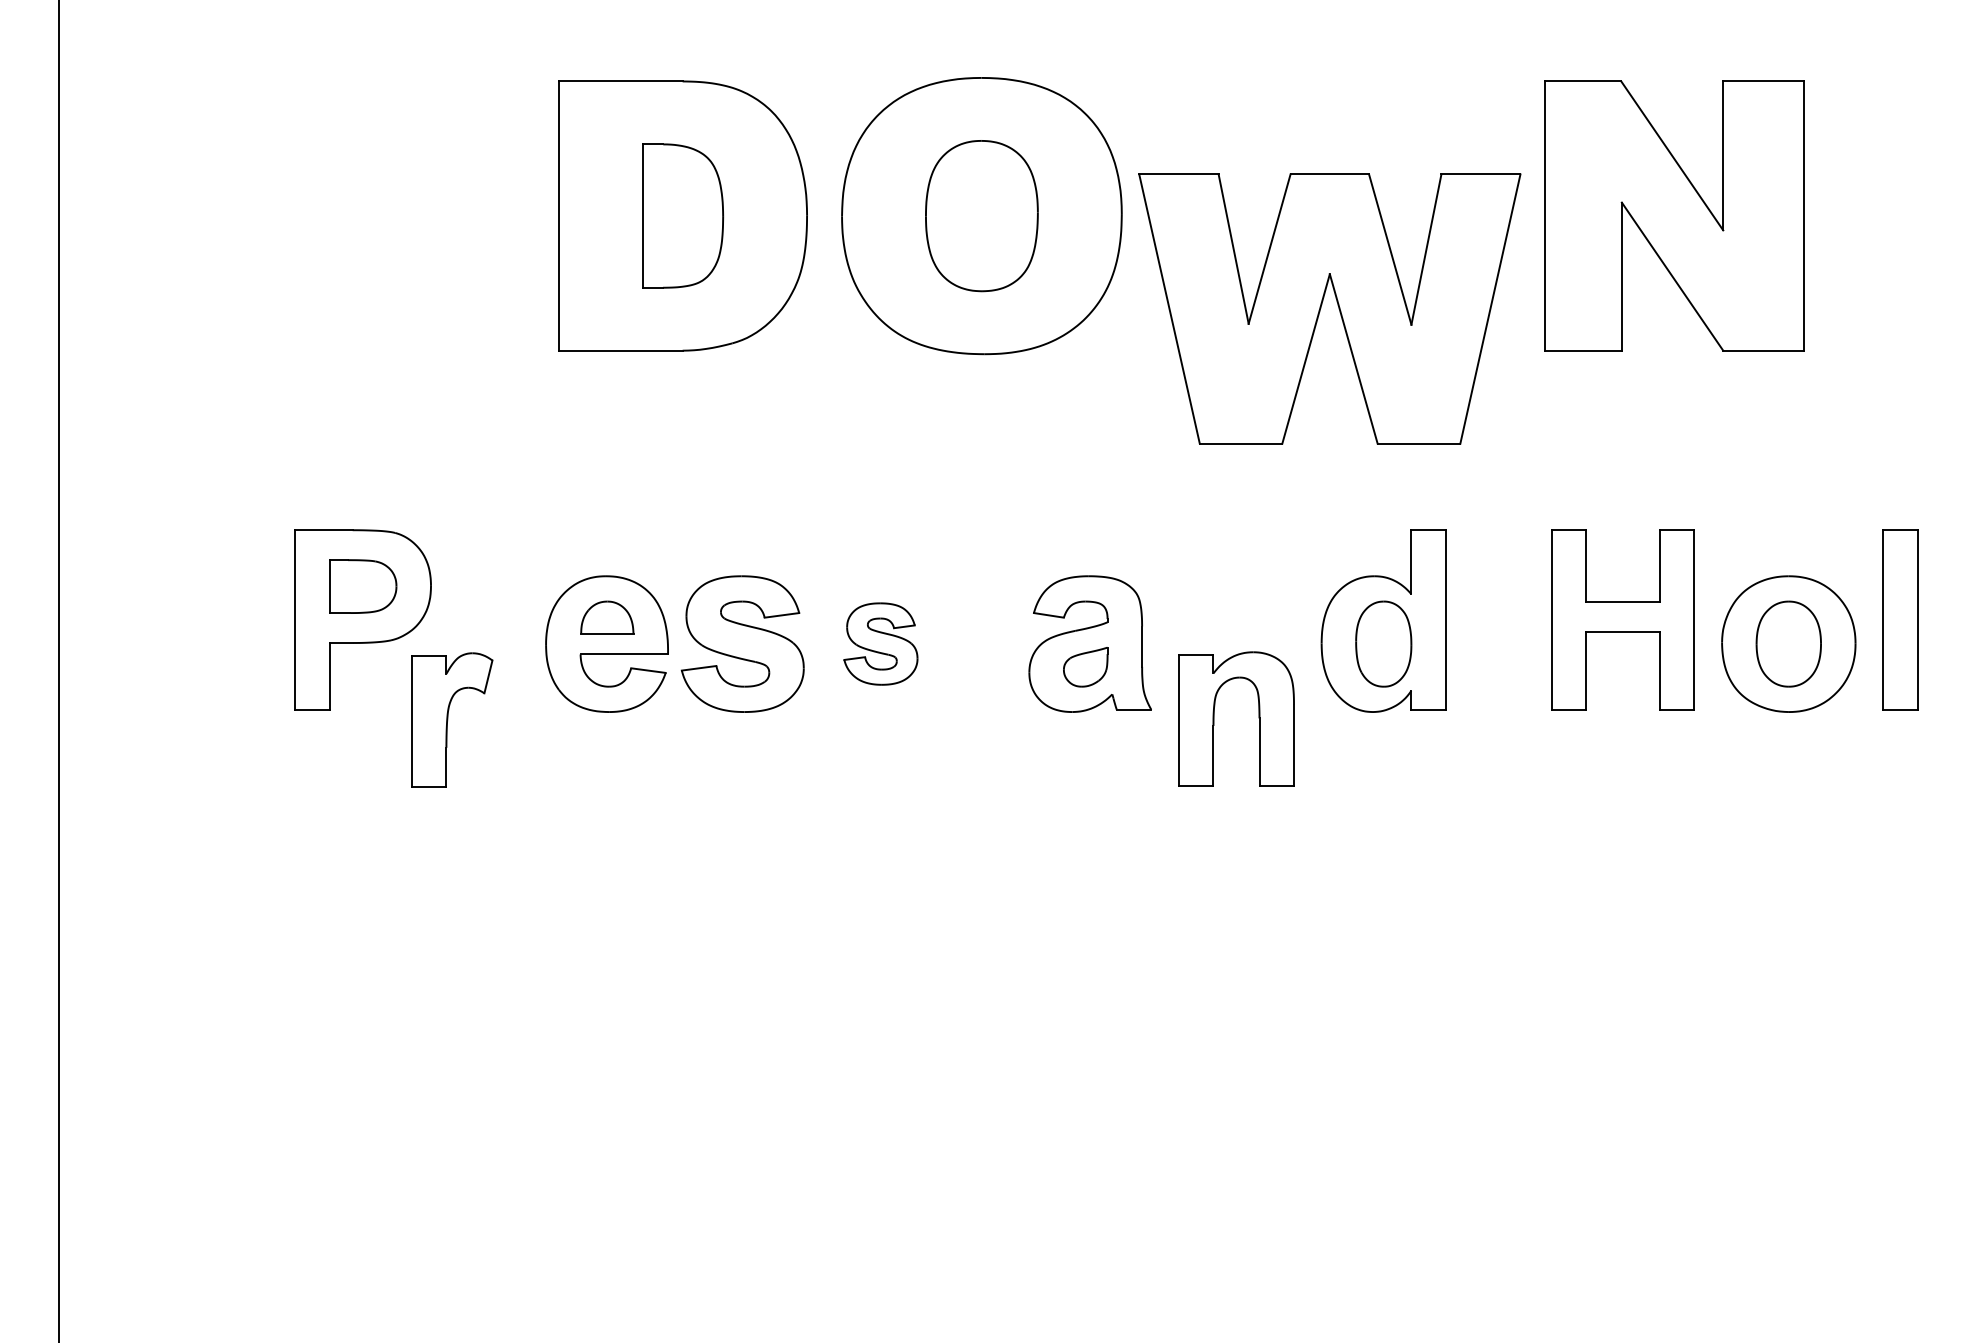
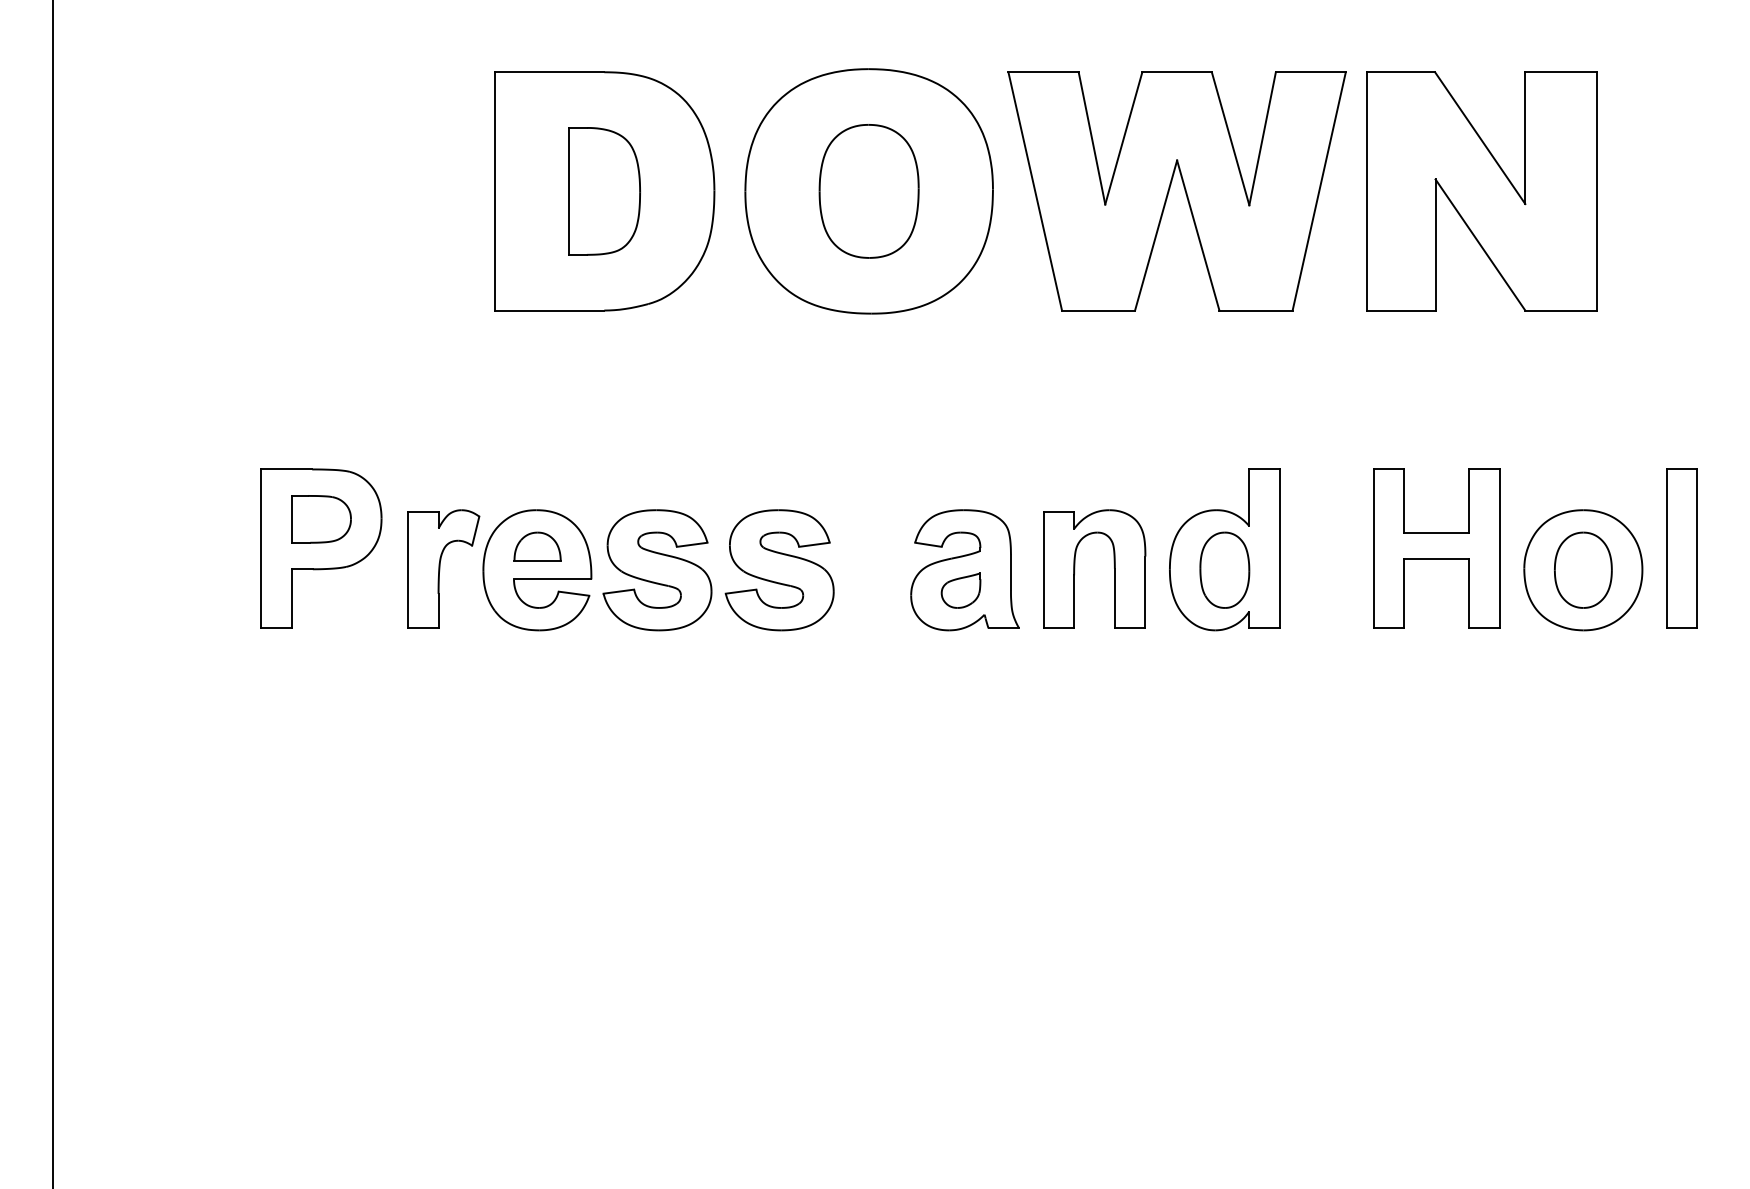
part: (1321, 308) -> (1169, 190), moved
part: (880, 643) -> (779, 569), size x1.67
part: (1214, 718) -> (1075, 568), moved
part: (452, 719) -> (443, 568), moved

